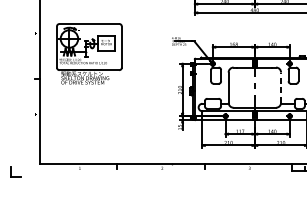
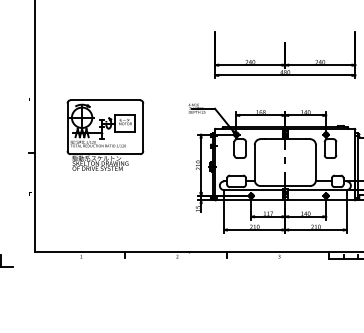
part: (89, 53) -> (105, 134), moved
line: (280, 87) -> (315, 162), dashed -> solid

